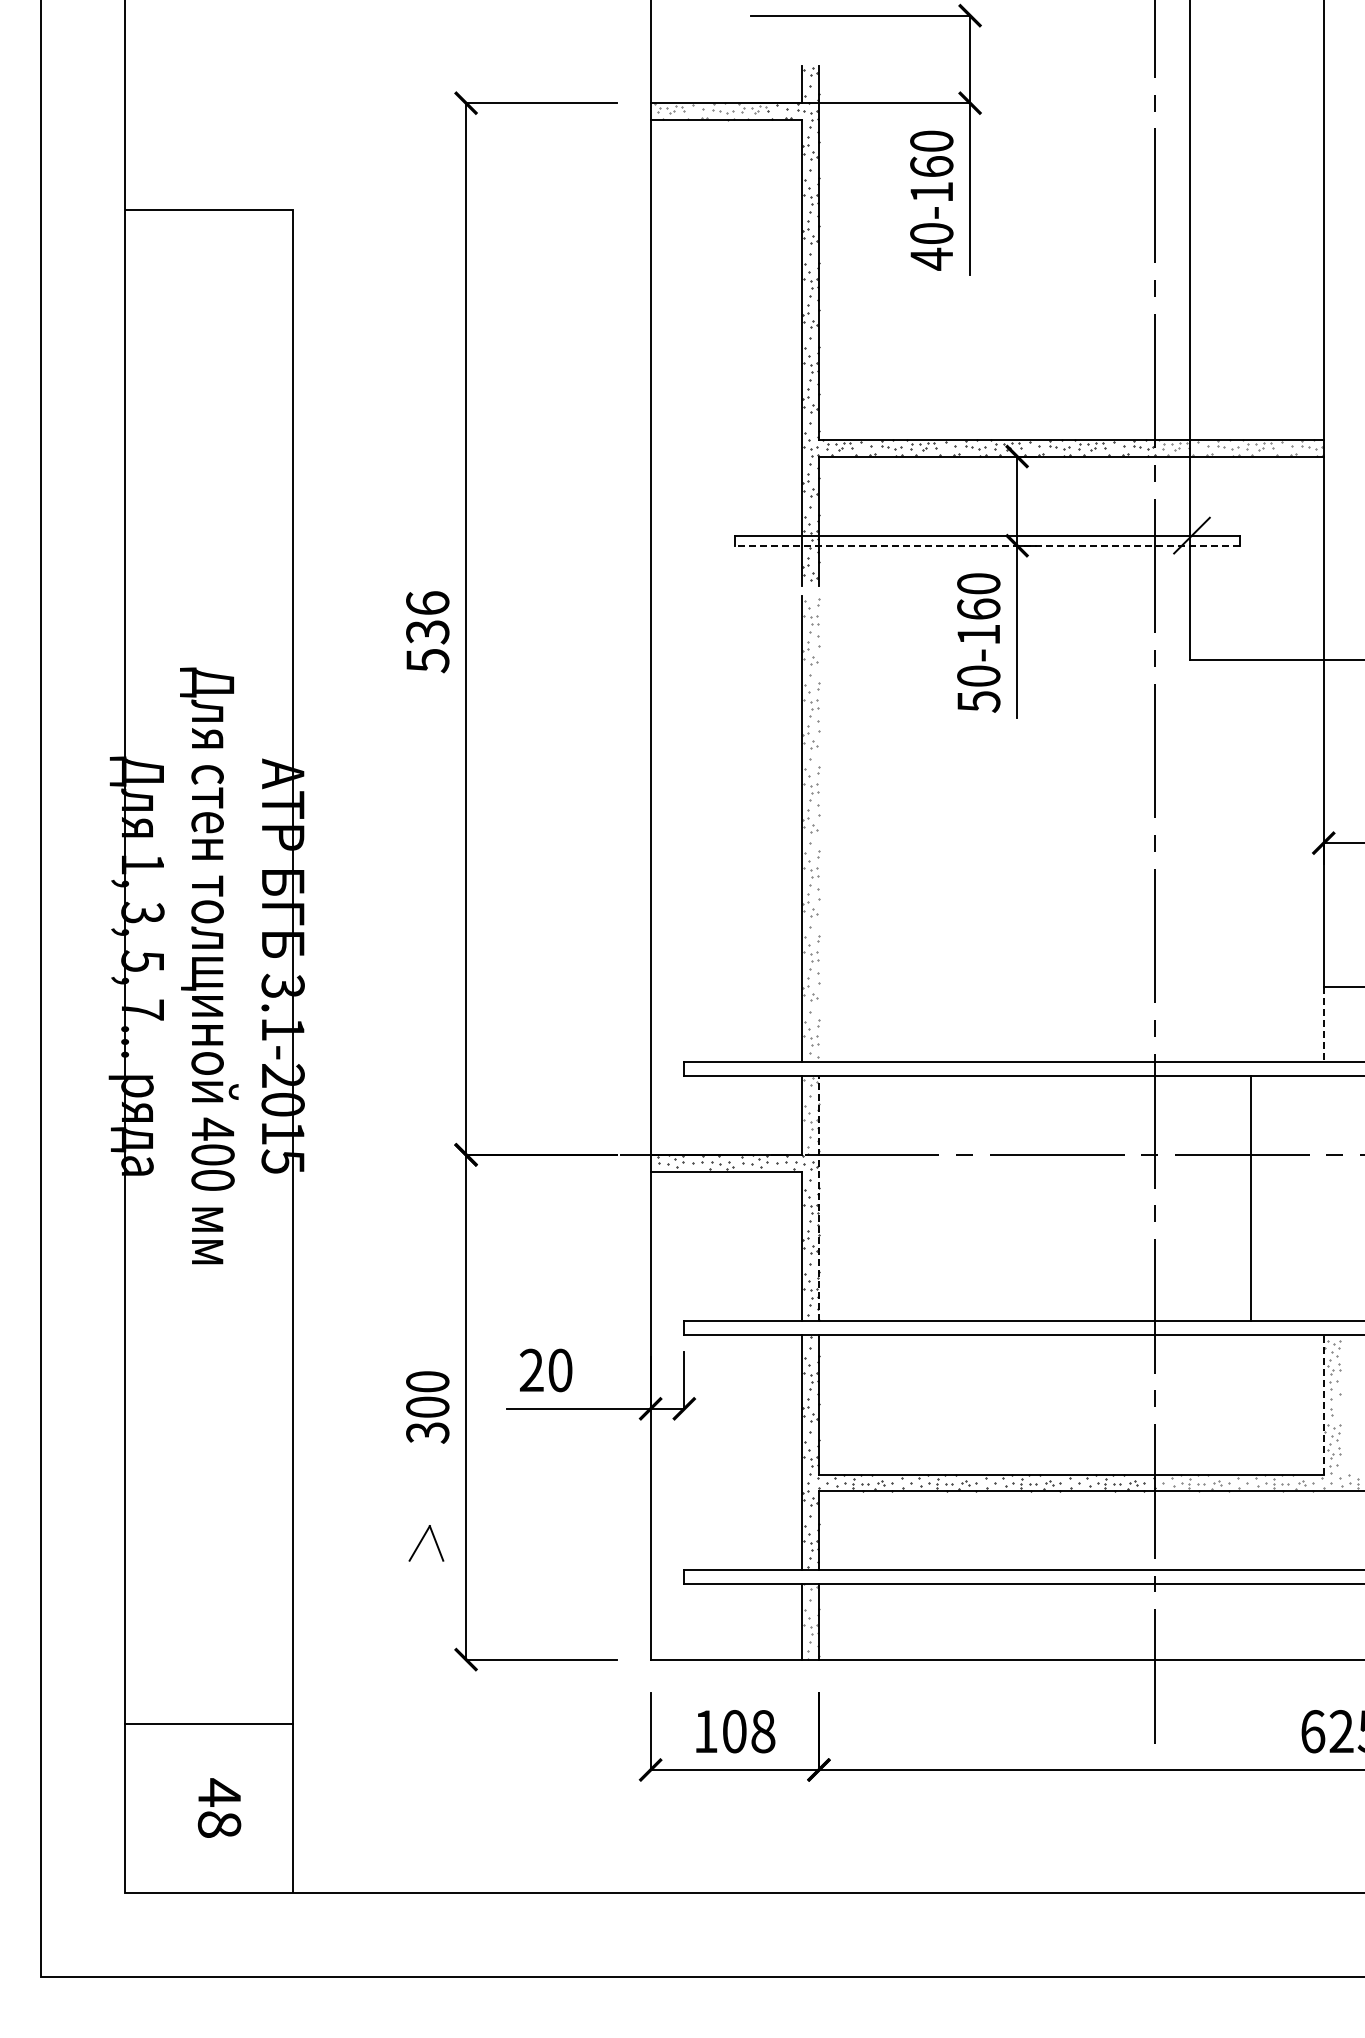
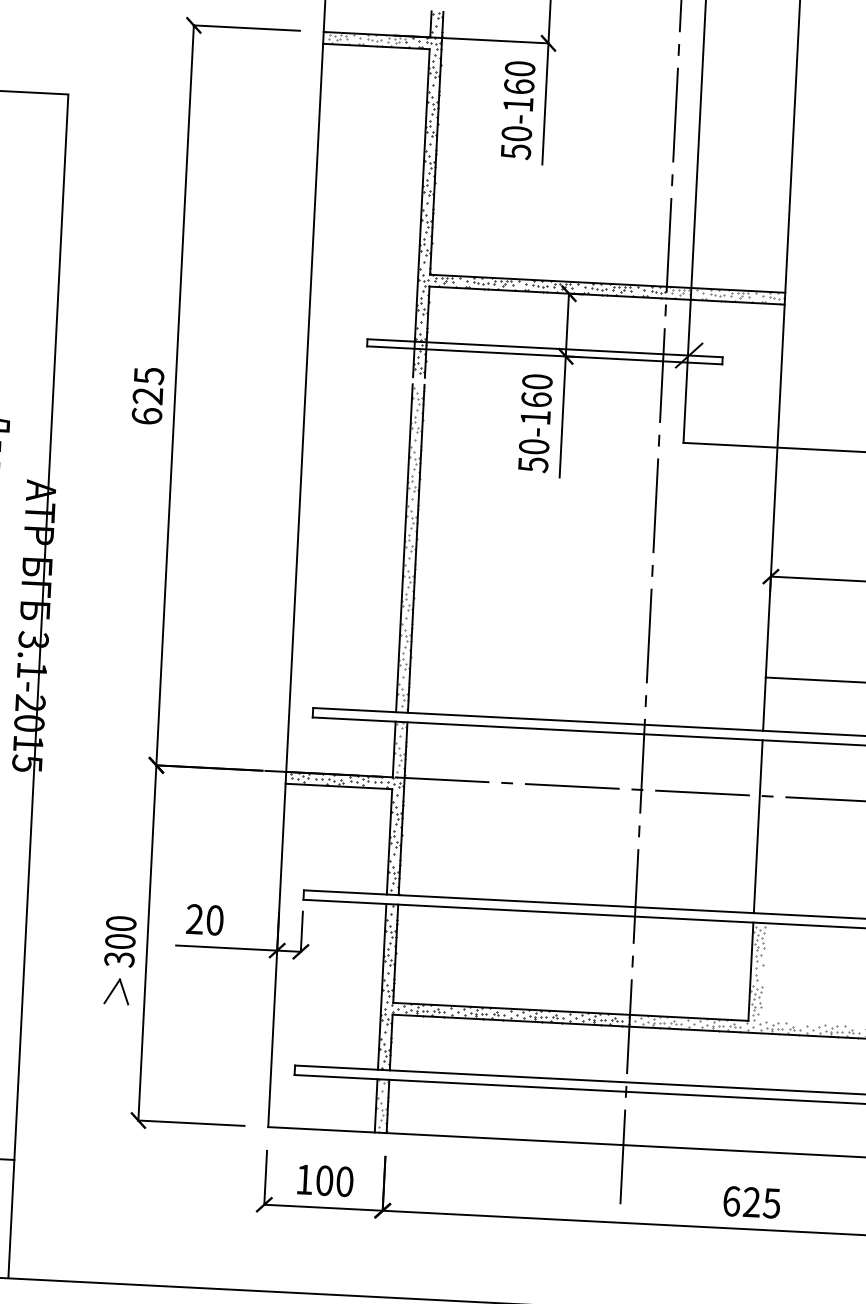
text: (931, 258) -> (515, 151), 40-160 -> 50-160
line: (986, 545) -> (544, 355), dashed -> solid
text: (427, 632) -> (147, 396), 536 -> 625
line: (818, 829) -> (415, 548), added
line: (1323, 1024) -> (764, 704), dashed -> solid
line: (818, 1198) -> (402, 808), dashed -> solid
line: (1250, 1198) -> (758, 826), moved
line: (1323, 1404) -> (750, 971), dashed -> solid
part: (426, 1543) -> (116, 991), moved
text: (763, 1731) -> (345, 1181), 108 -> 100

